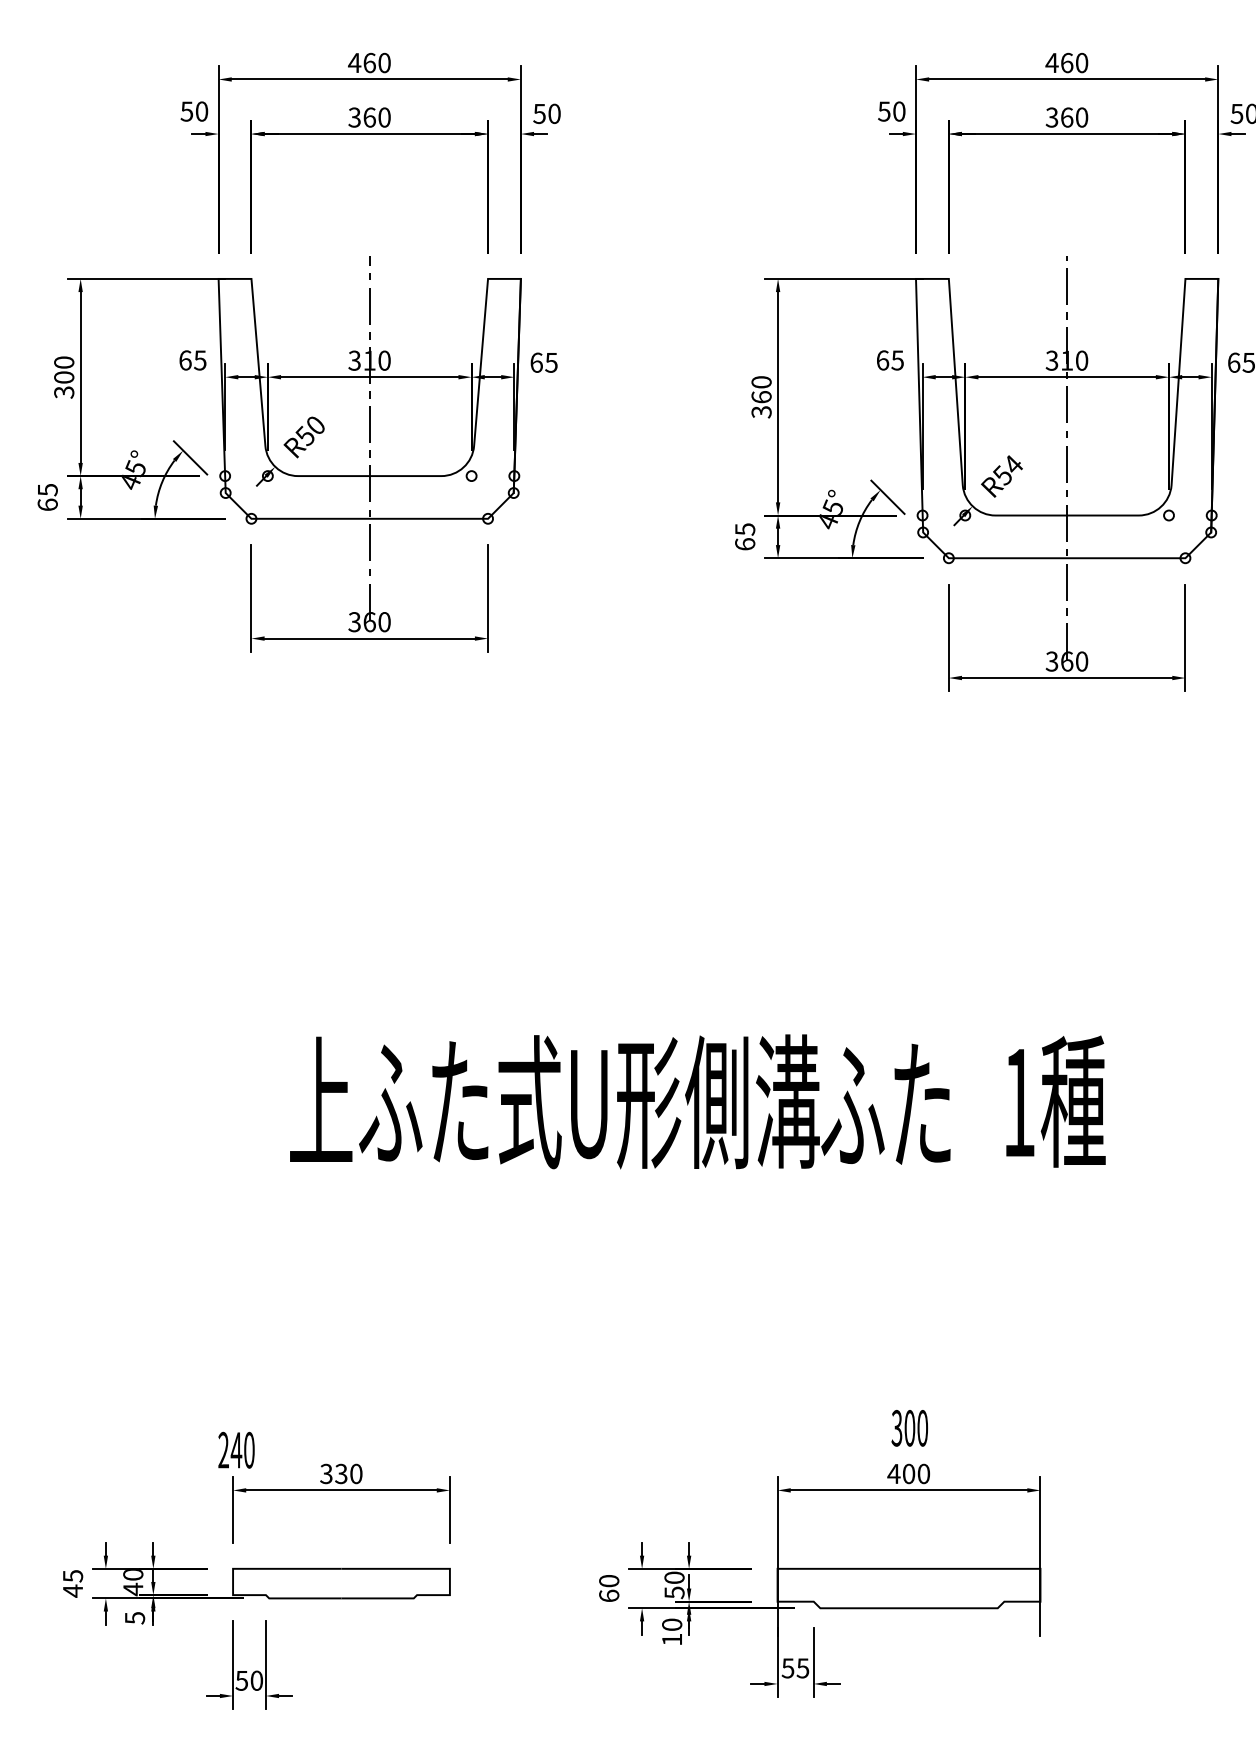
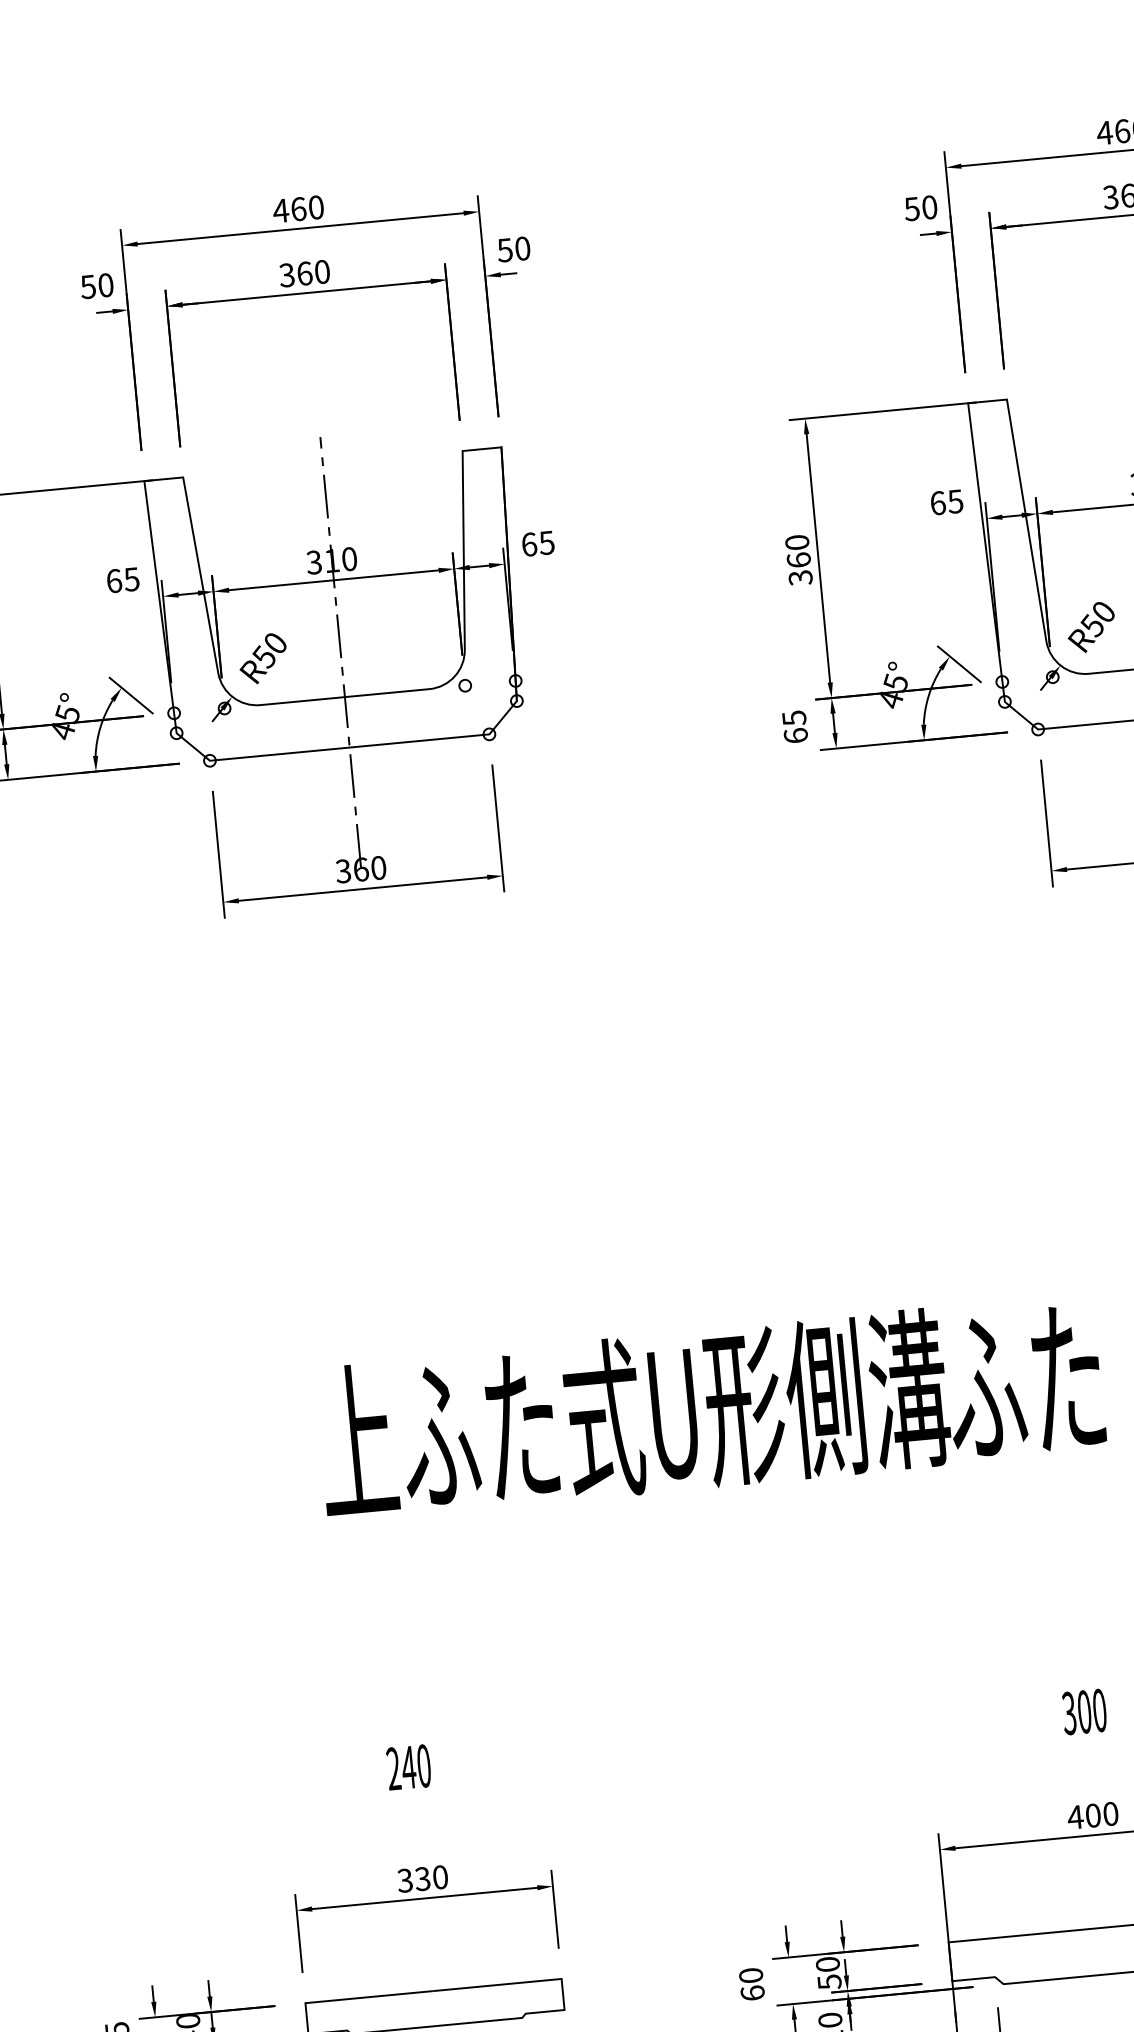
text: (1013, 464) -> (1104, 611), R54 -> R50
text: (909, 1428) -> (1084, 1712), moved
text: (236, 1449) -> (408, 1766), moved

